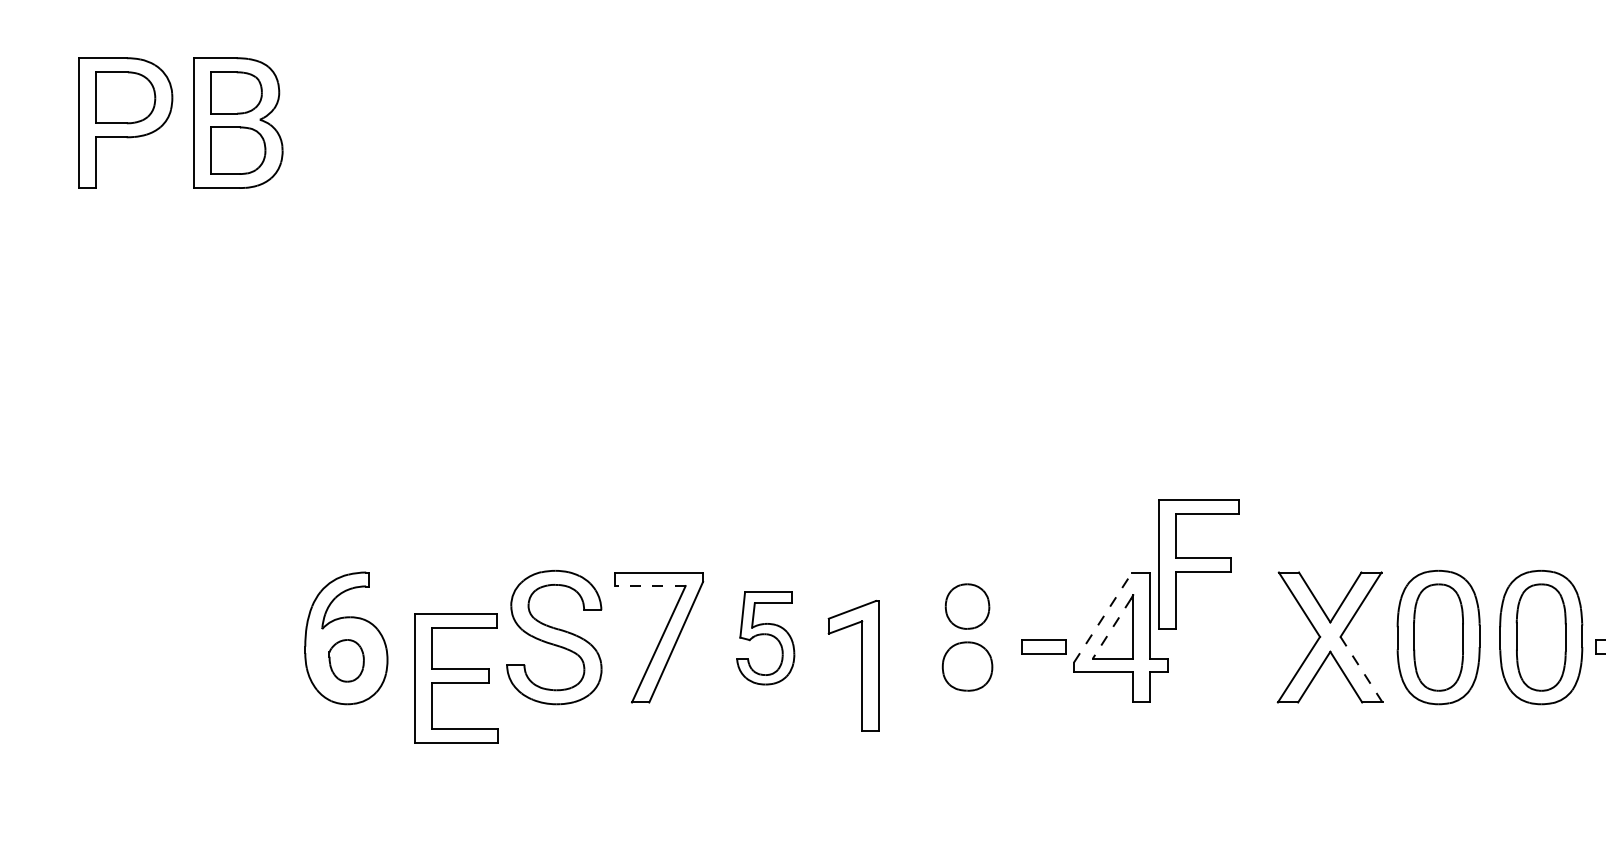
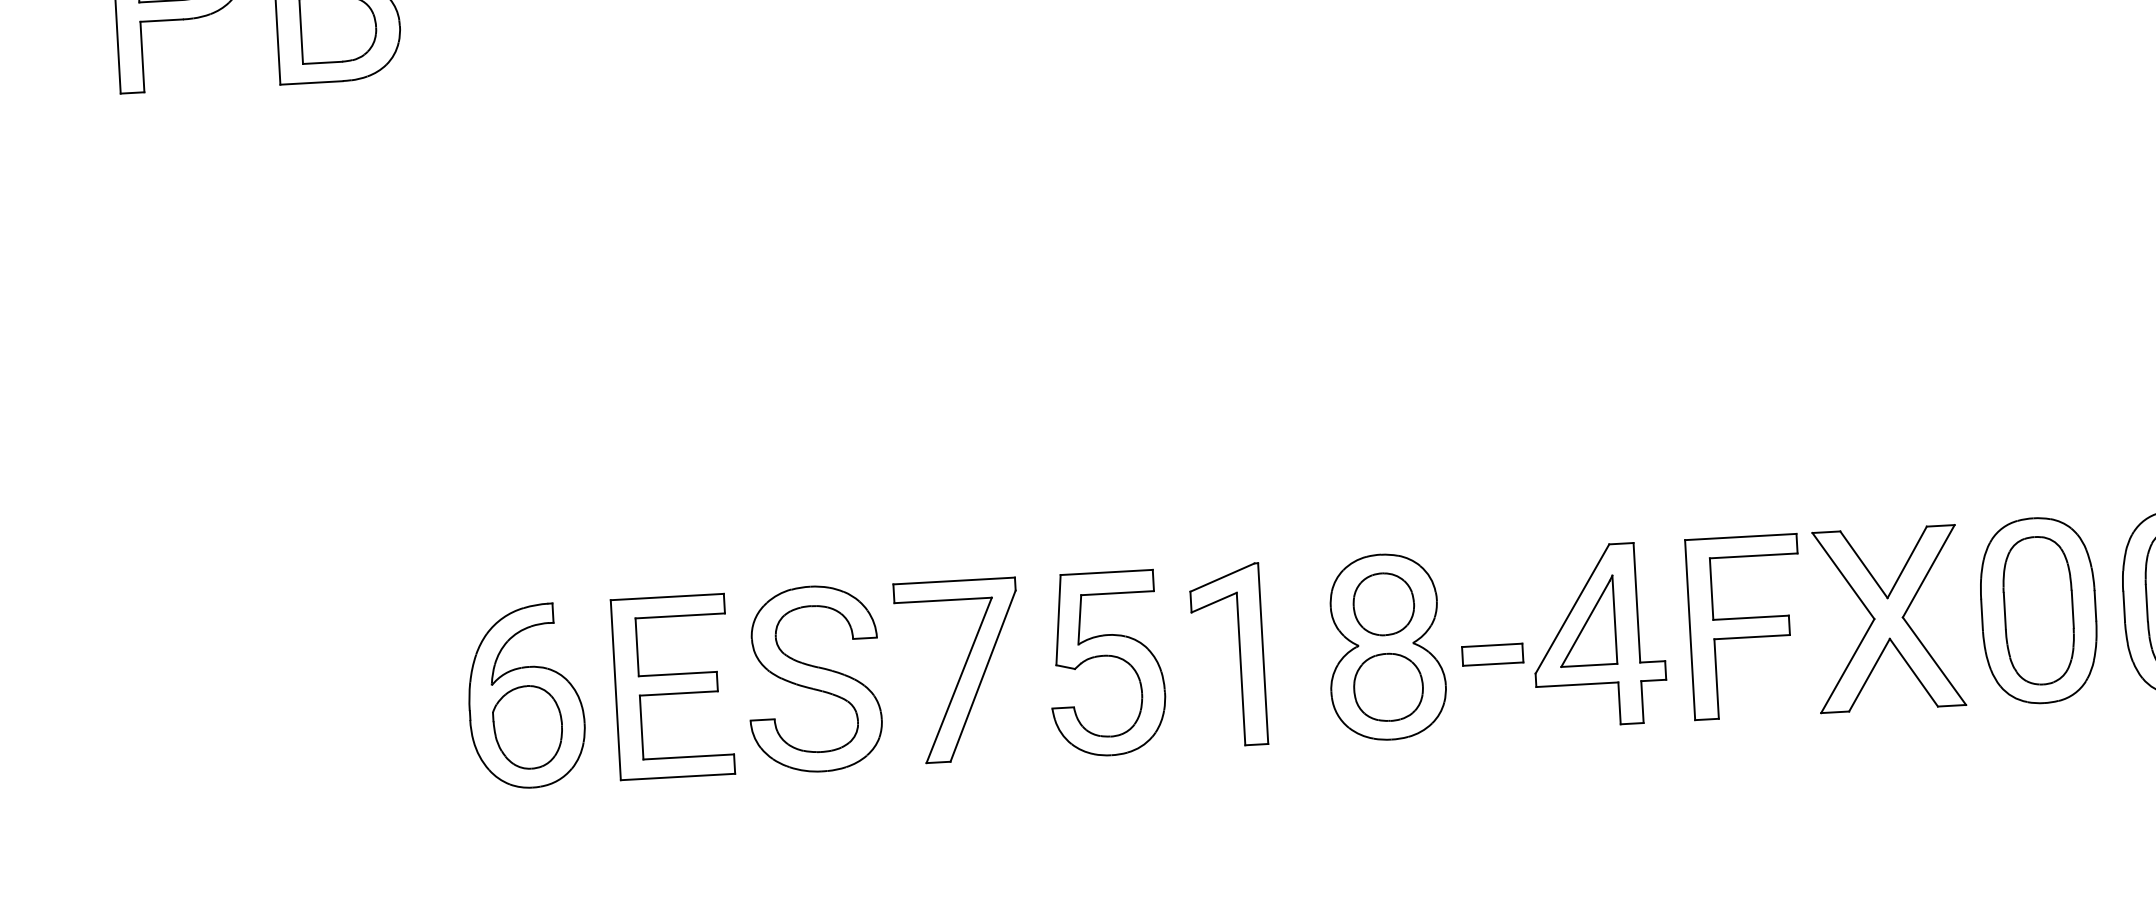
part: (1198, 564) -> (1744, 627), moved
line: (650, 586) -> (943, 601), dashed -> solid
line: (1103, 617) -> (1573, 608), dashed -> solid
line: (1111, 628) -> (1584, 623), dashed -> solid
part: (967, 637) -> (1386, 647), added
part: (765, 638) -> (1106, 664), size x1.43
part: (346, 660) -> (527, 727), size x1.43
part: (861, 665) -> (1239, 653), moved
line: (1361, 669) -> (1934, 660), dashed -> solid
part: (456, 678) -> (672, 687), moved

